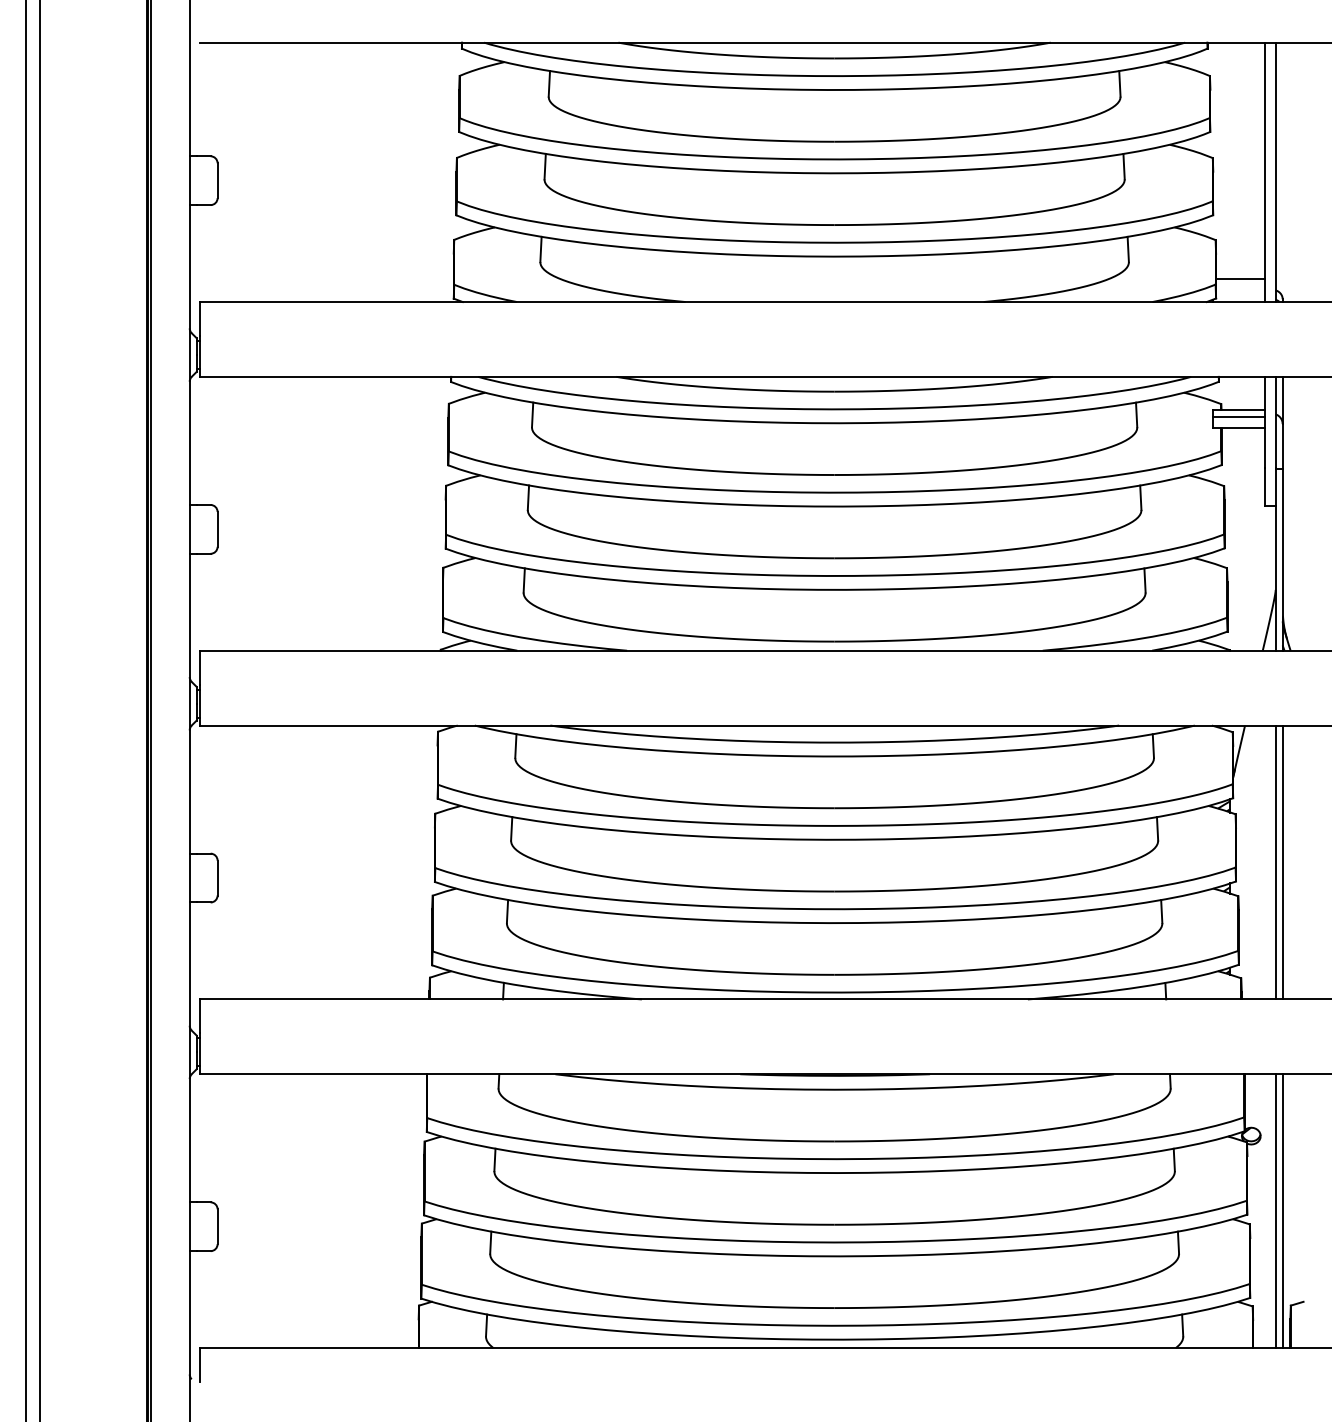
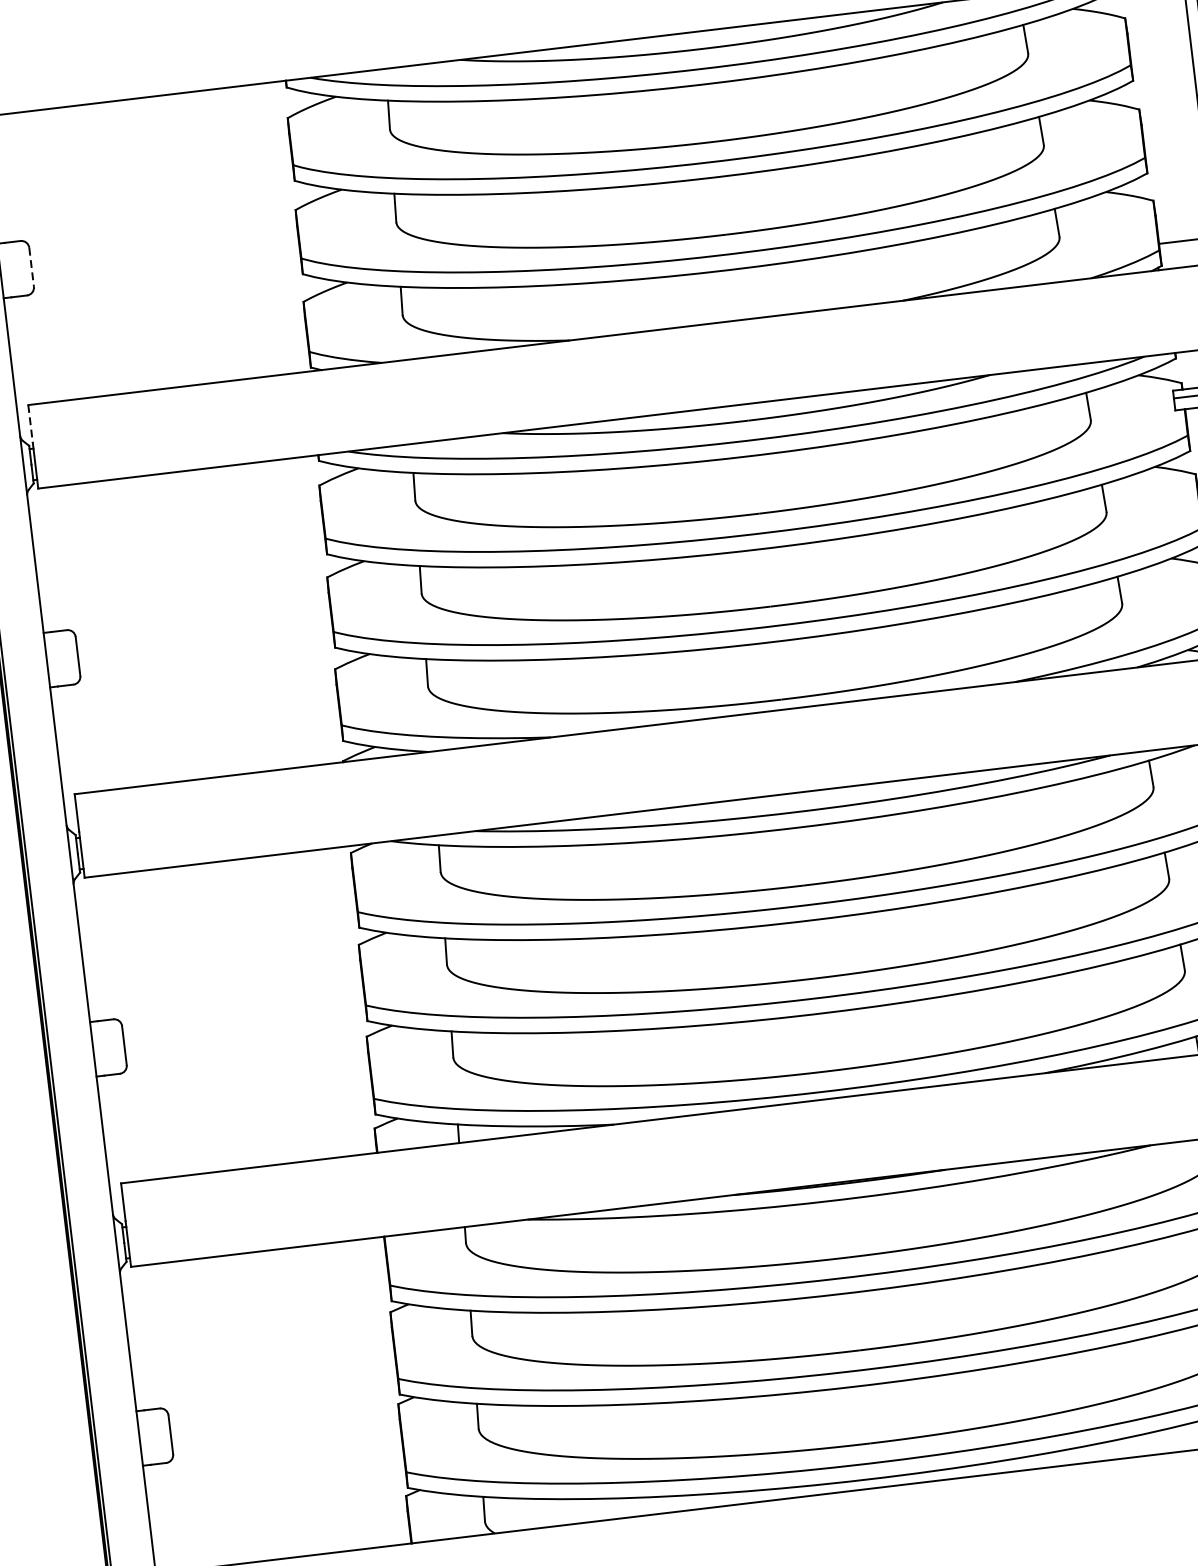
line: (217, 181) -> (31, 268), solid -> dashed
line: (200, 318) -> (30, 423), solid -> dashed

